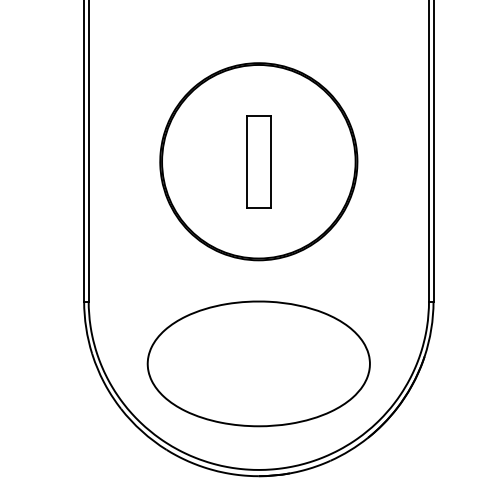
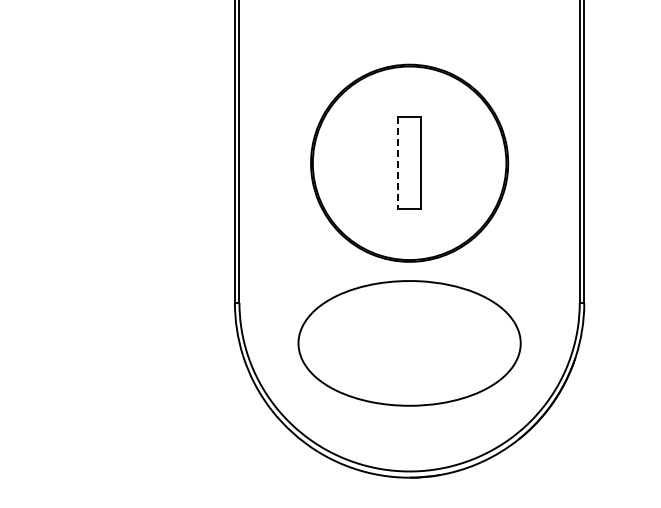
line: (246, 161) -> (397, 163), solid -> dashed
part: (258, 363) -> (409, 343), moved

